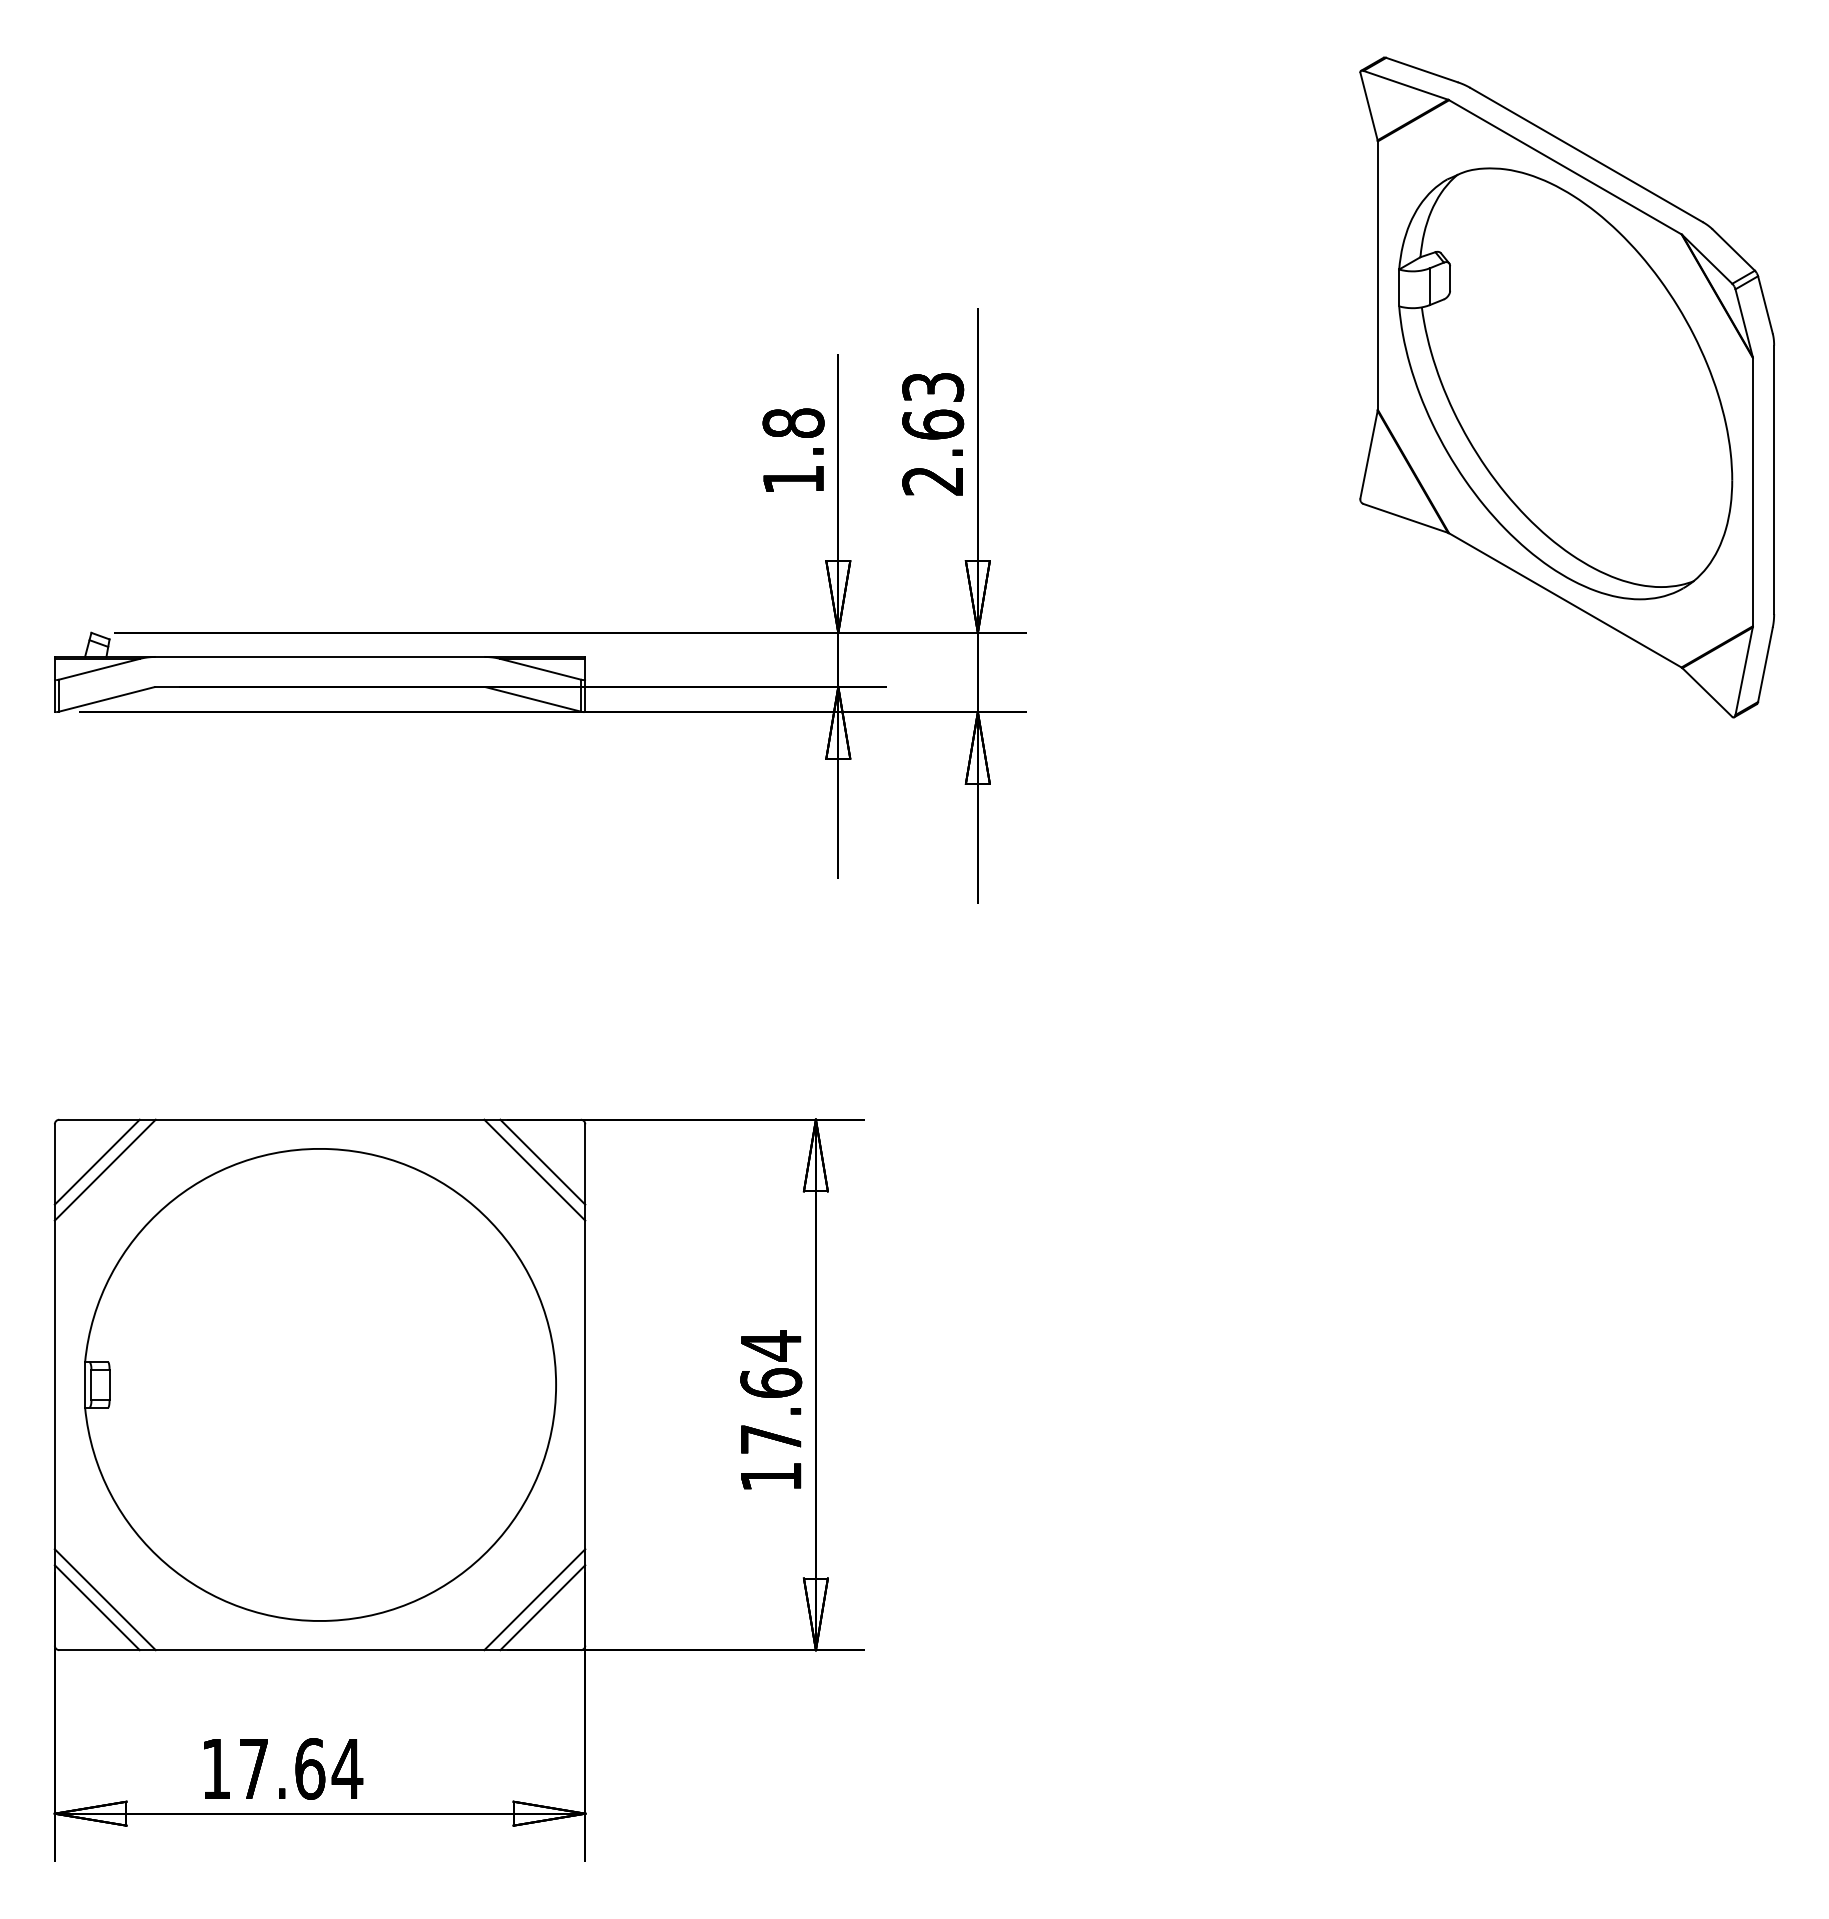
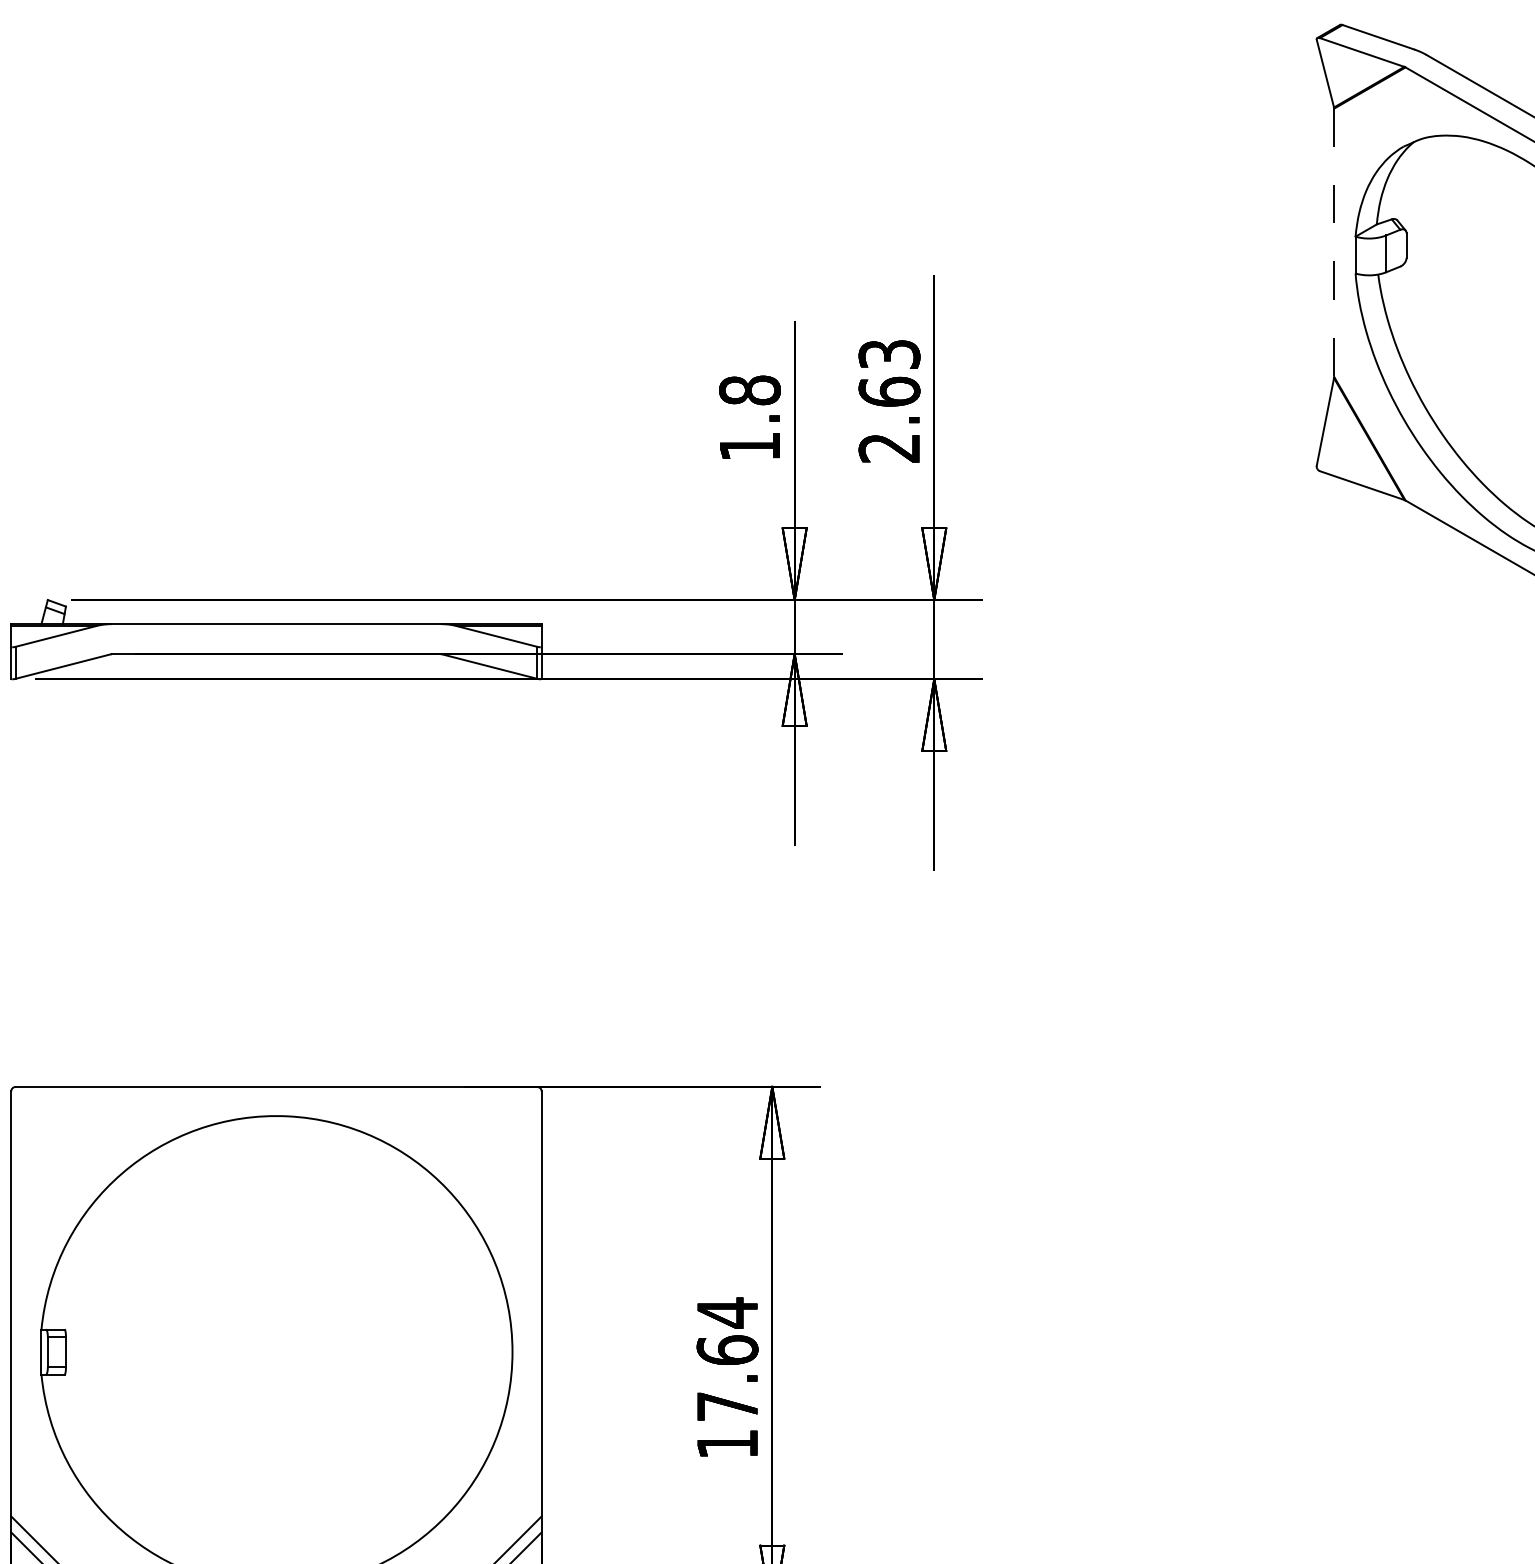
line: (1377, 276) -> (1333, 243), solid -> dashed
line: (96, 1161) -> (52, 1128), removed
line: (542, 1161) -> (498, 1128), removed
line: (104, 1169) -> (60, 1136), removed
line: (534, 1169) -> (490, 1136), removed

